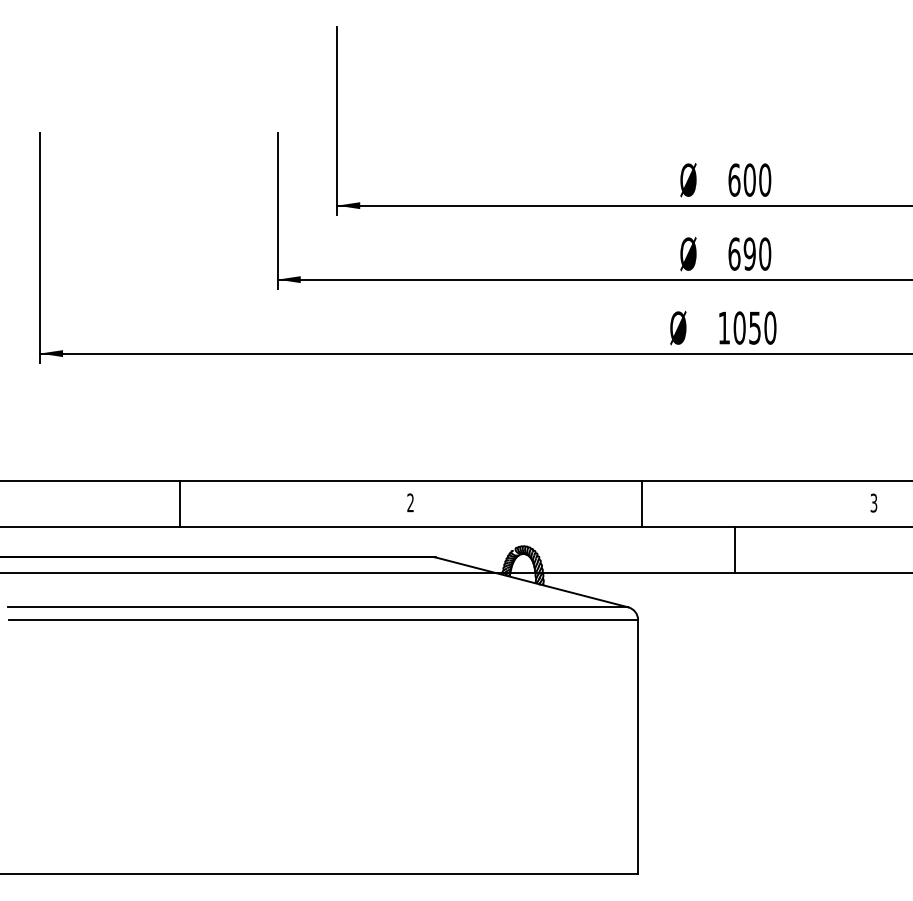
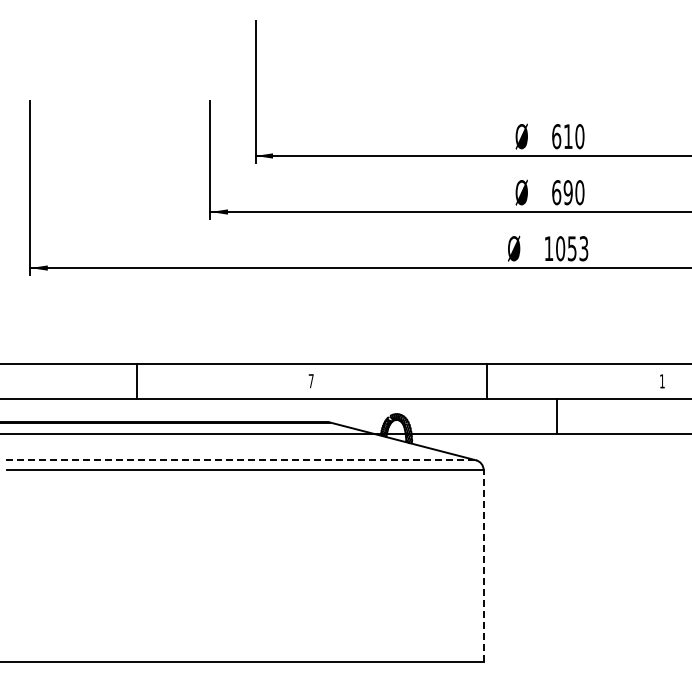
text: (748, 179) -> (567, 136), 600 -> 610
text: (769, 327) -> (583, 248), 1050 -> 1053
text: (409, 503) -> (310, 381), 2 -> 7
text: (872, 503) -> (661, 381), 3 -> 1
line: (318, 607) -> (241, 460), solid -> dashed
line: (637, 746) -> (483, 565), solid -> dashed

